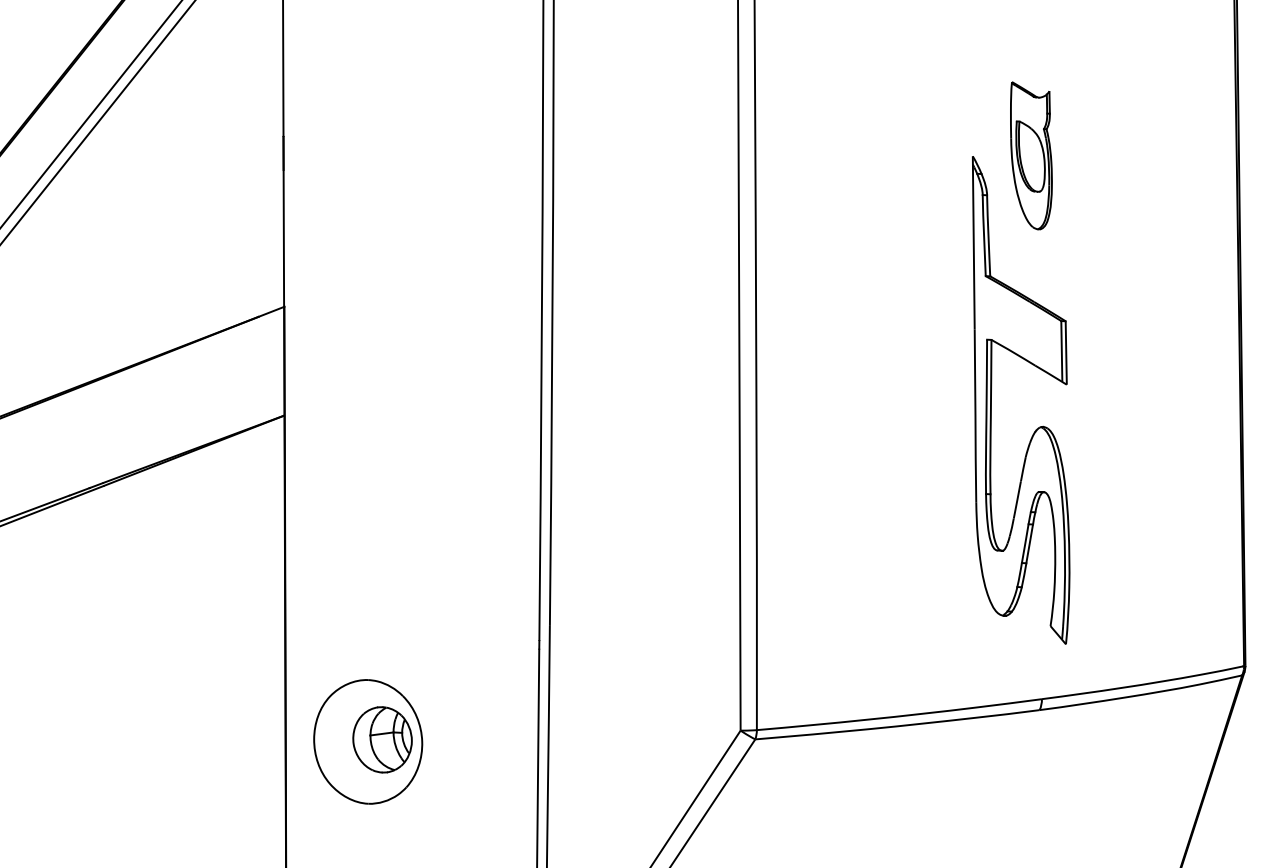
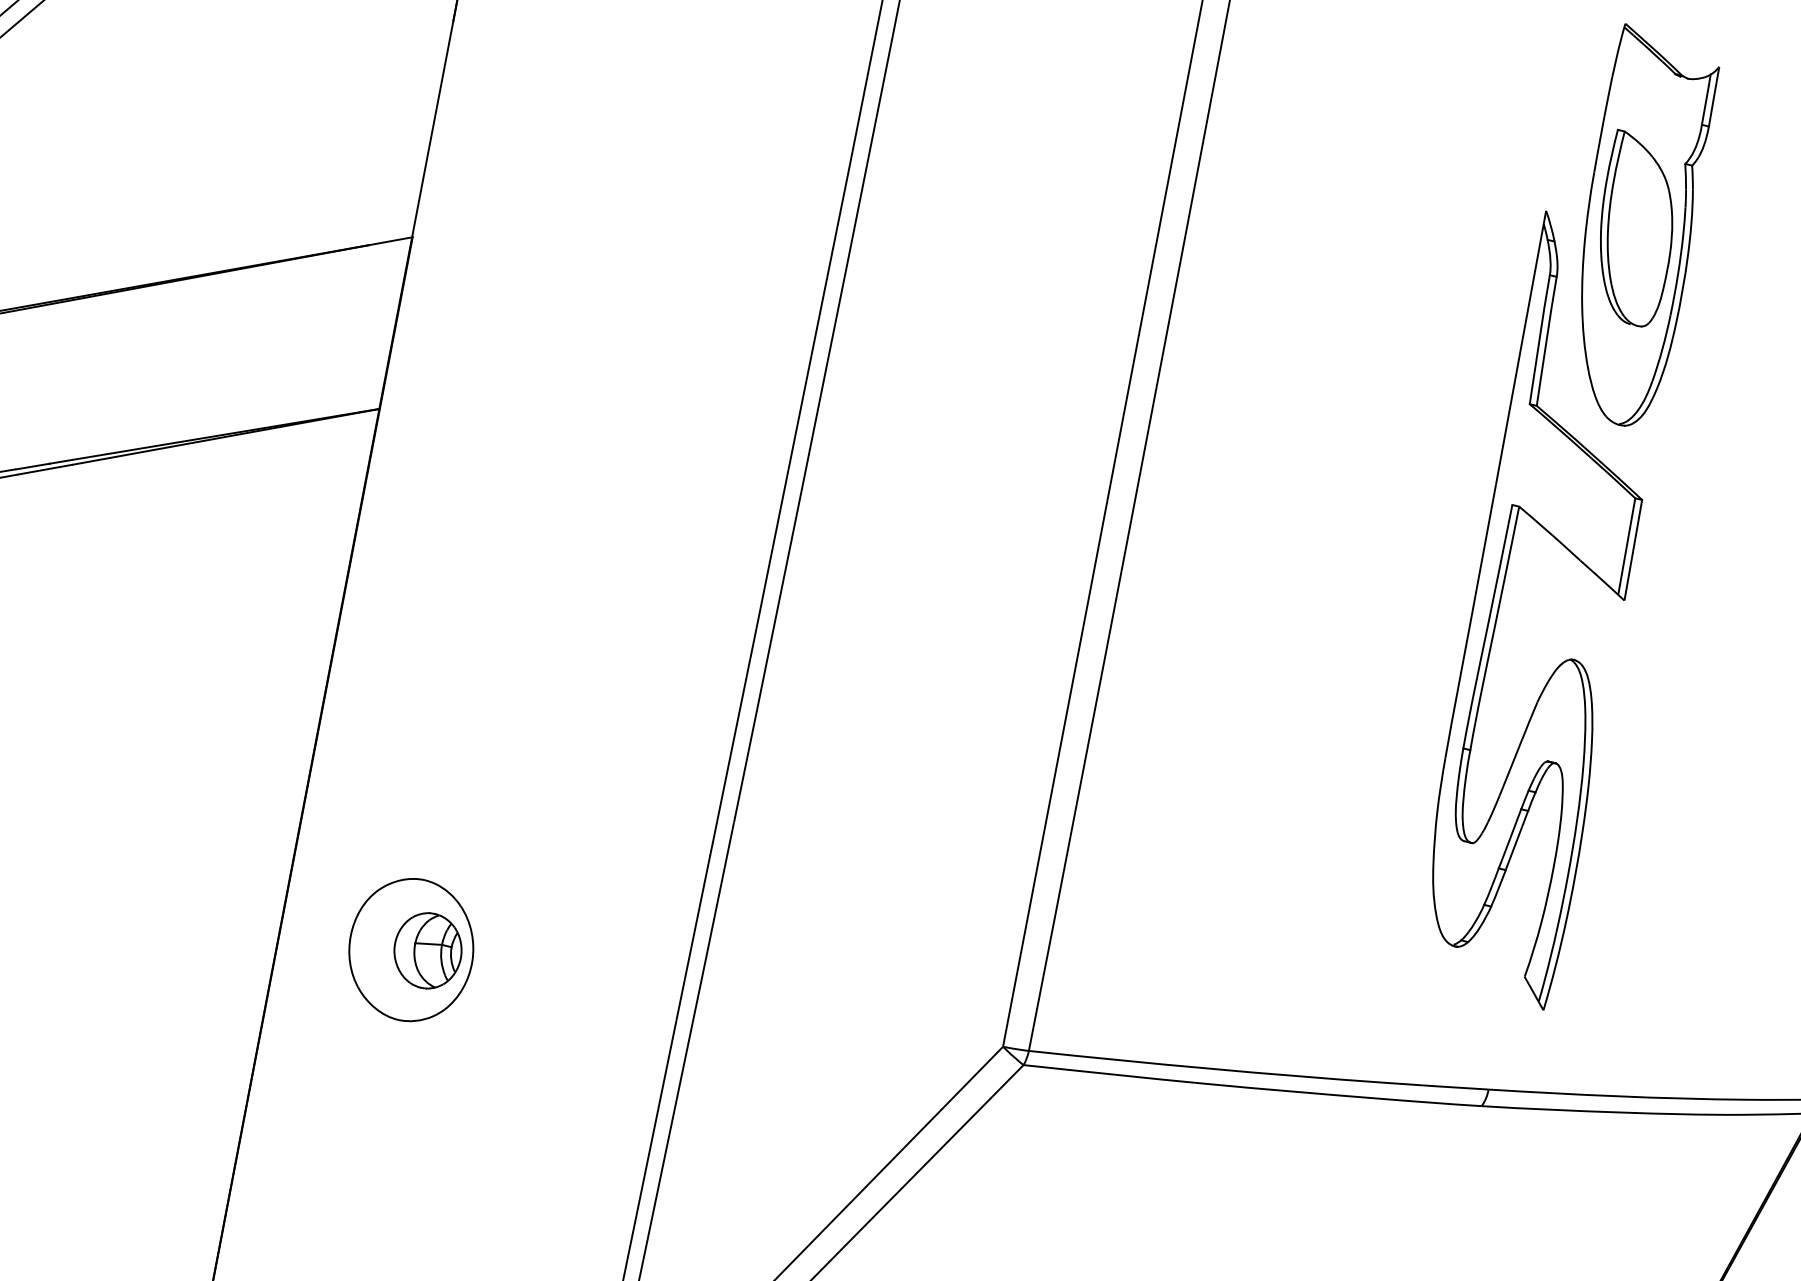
part: (1031, 155) -> (1639, 227), size x1.67
part: (367, 741) -> (410, 949), size x0.71

